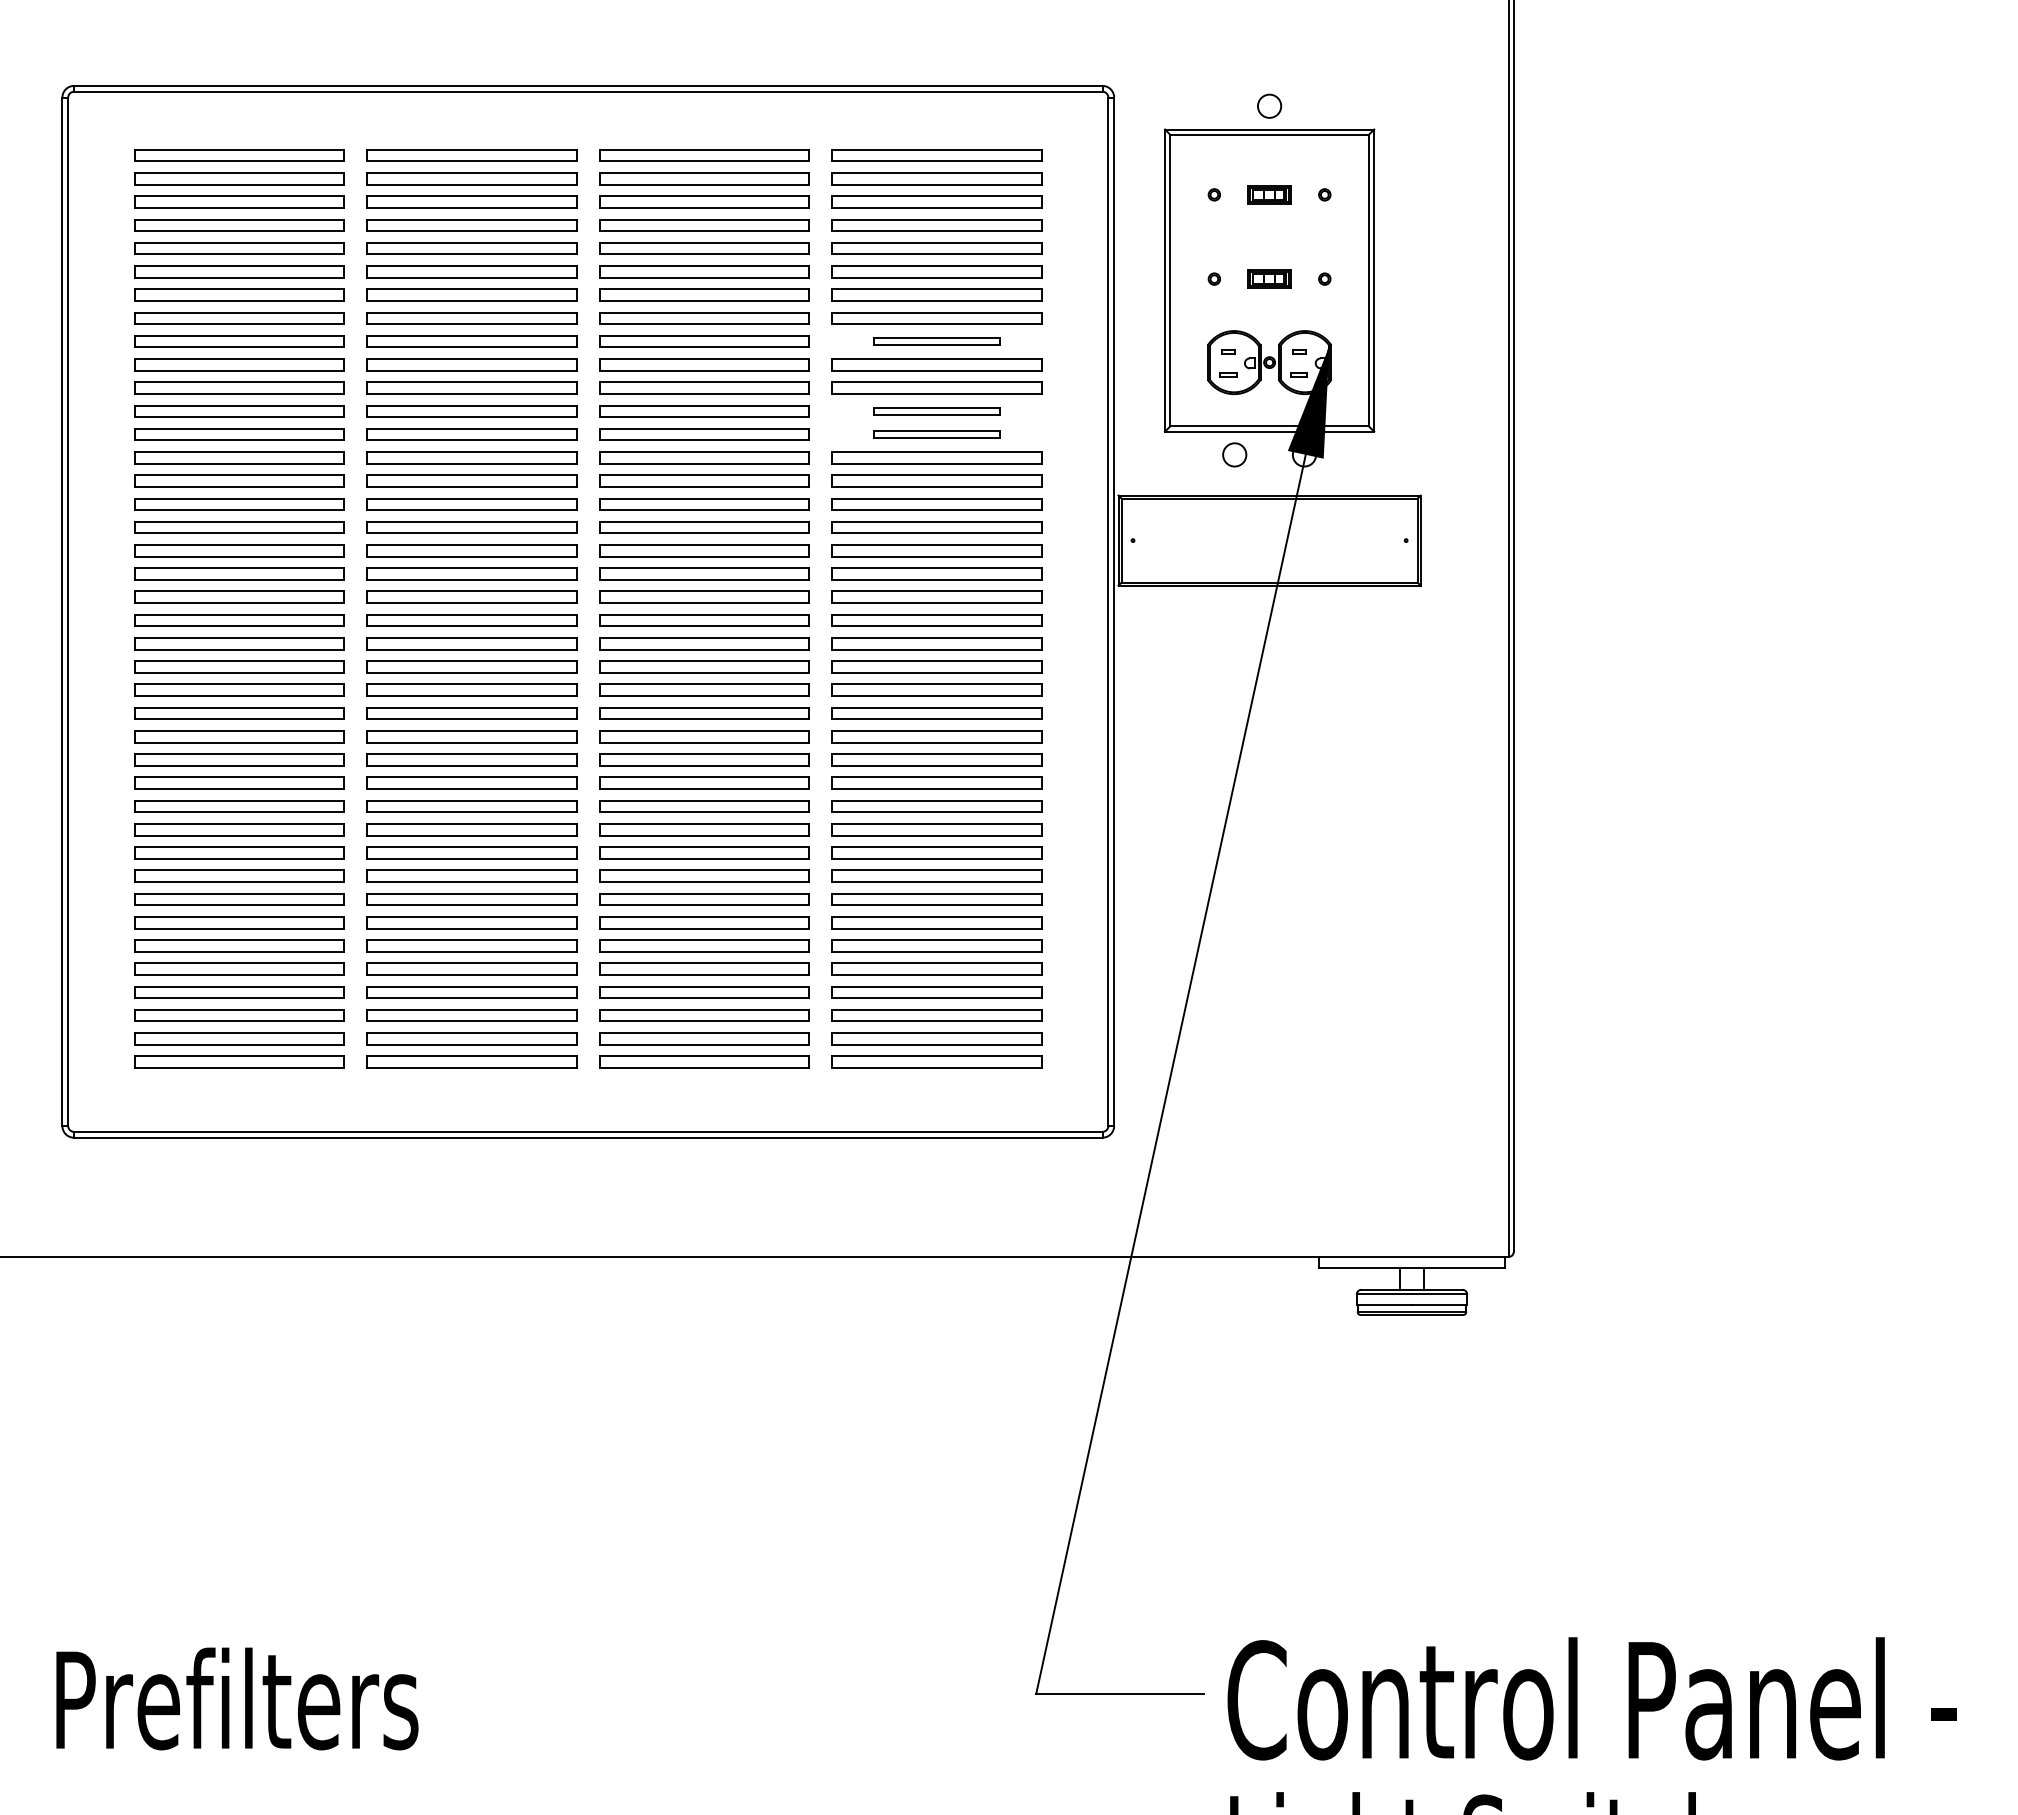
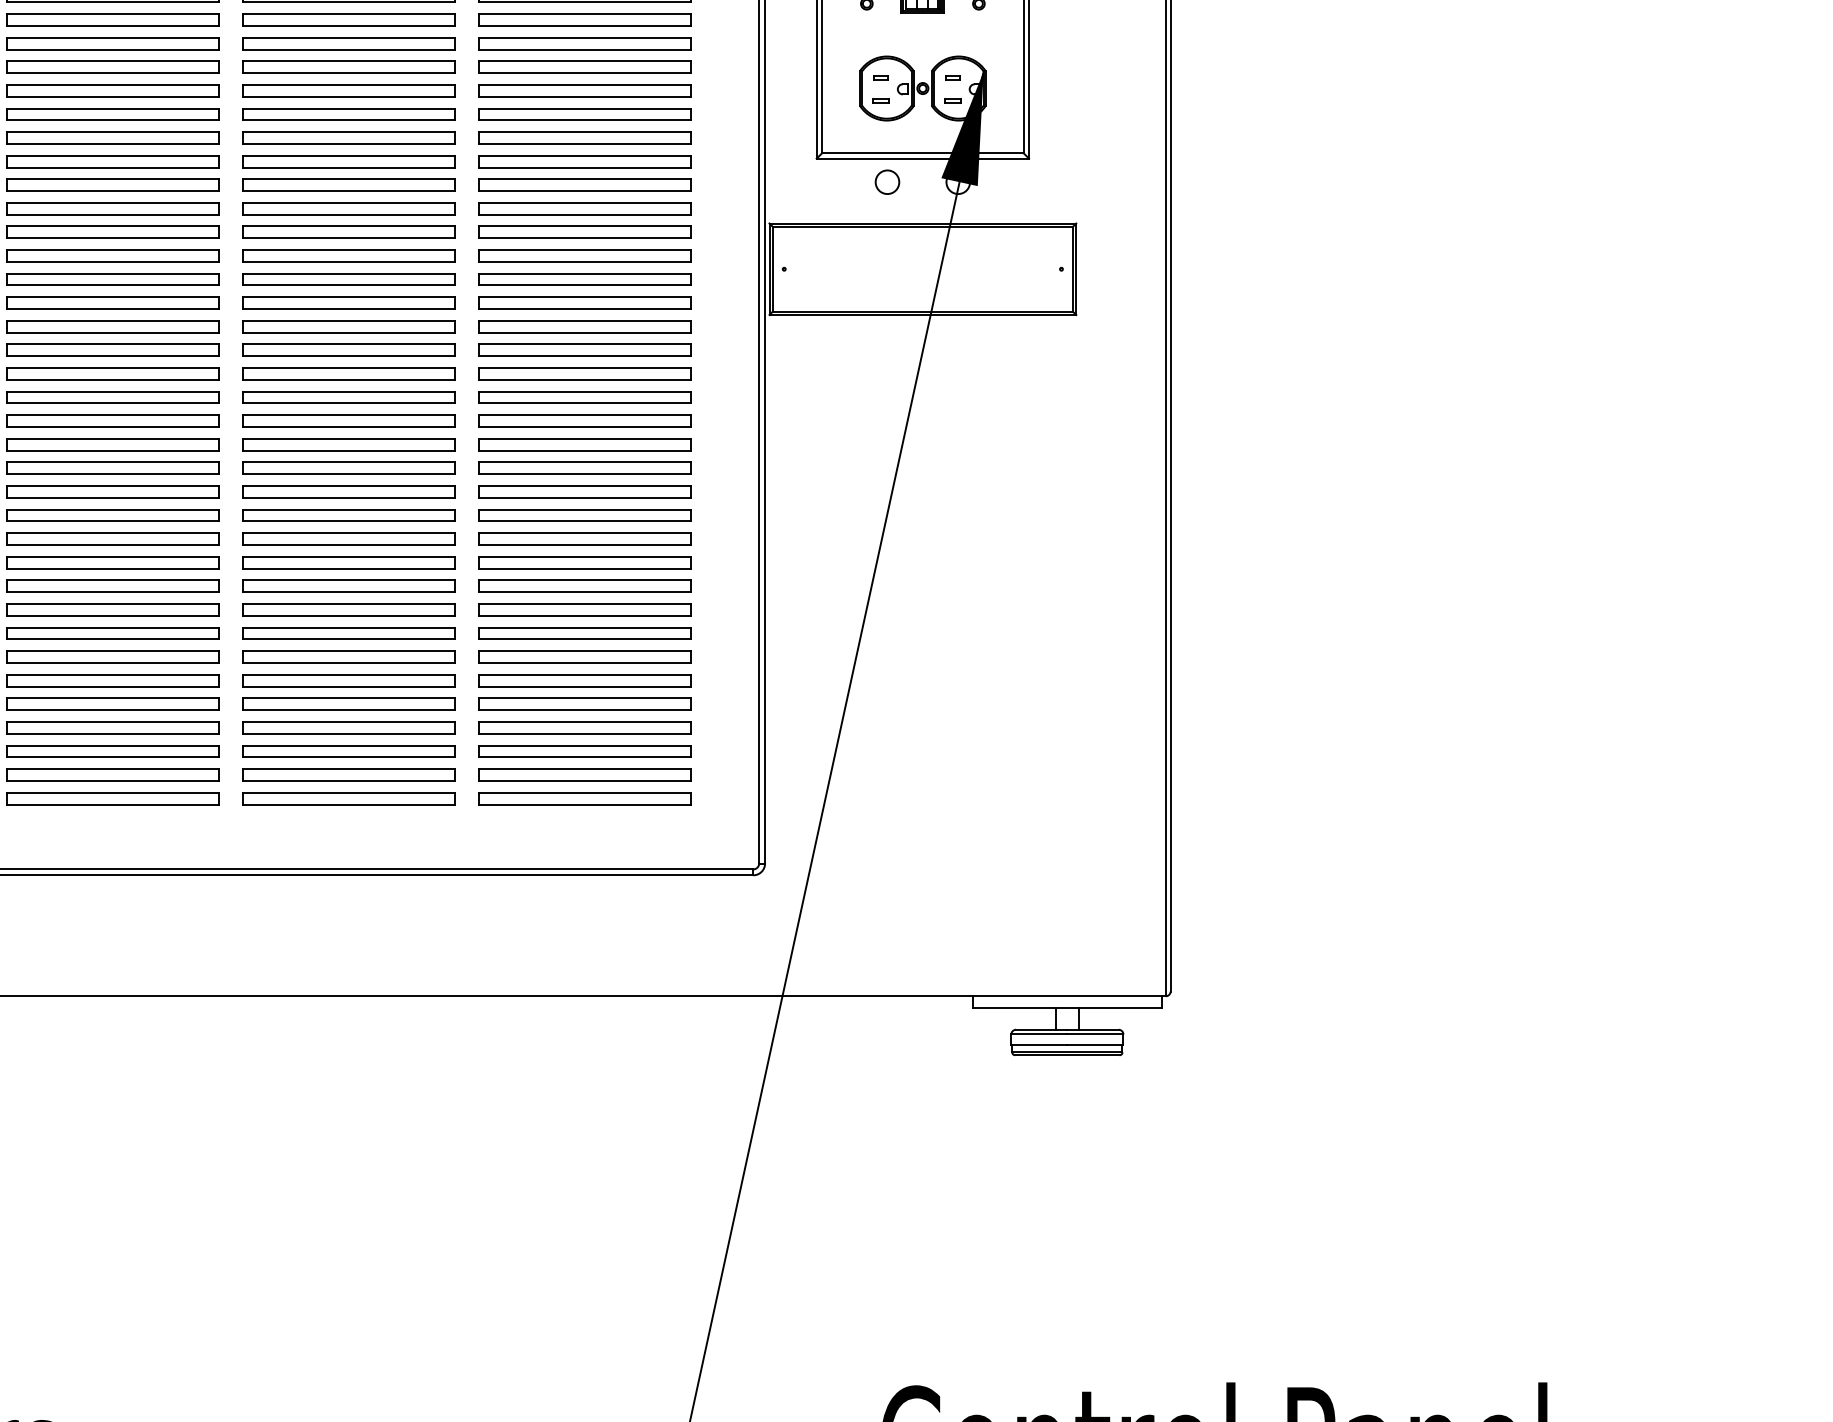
part: (936, 341) -> (584, 67), size x1.67
part: (936, 411) -> (584, 138), size x1.67
part: (936, 434) -> (584, 161), size x1.67

